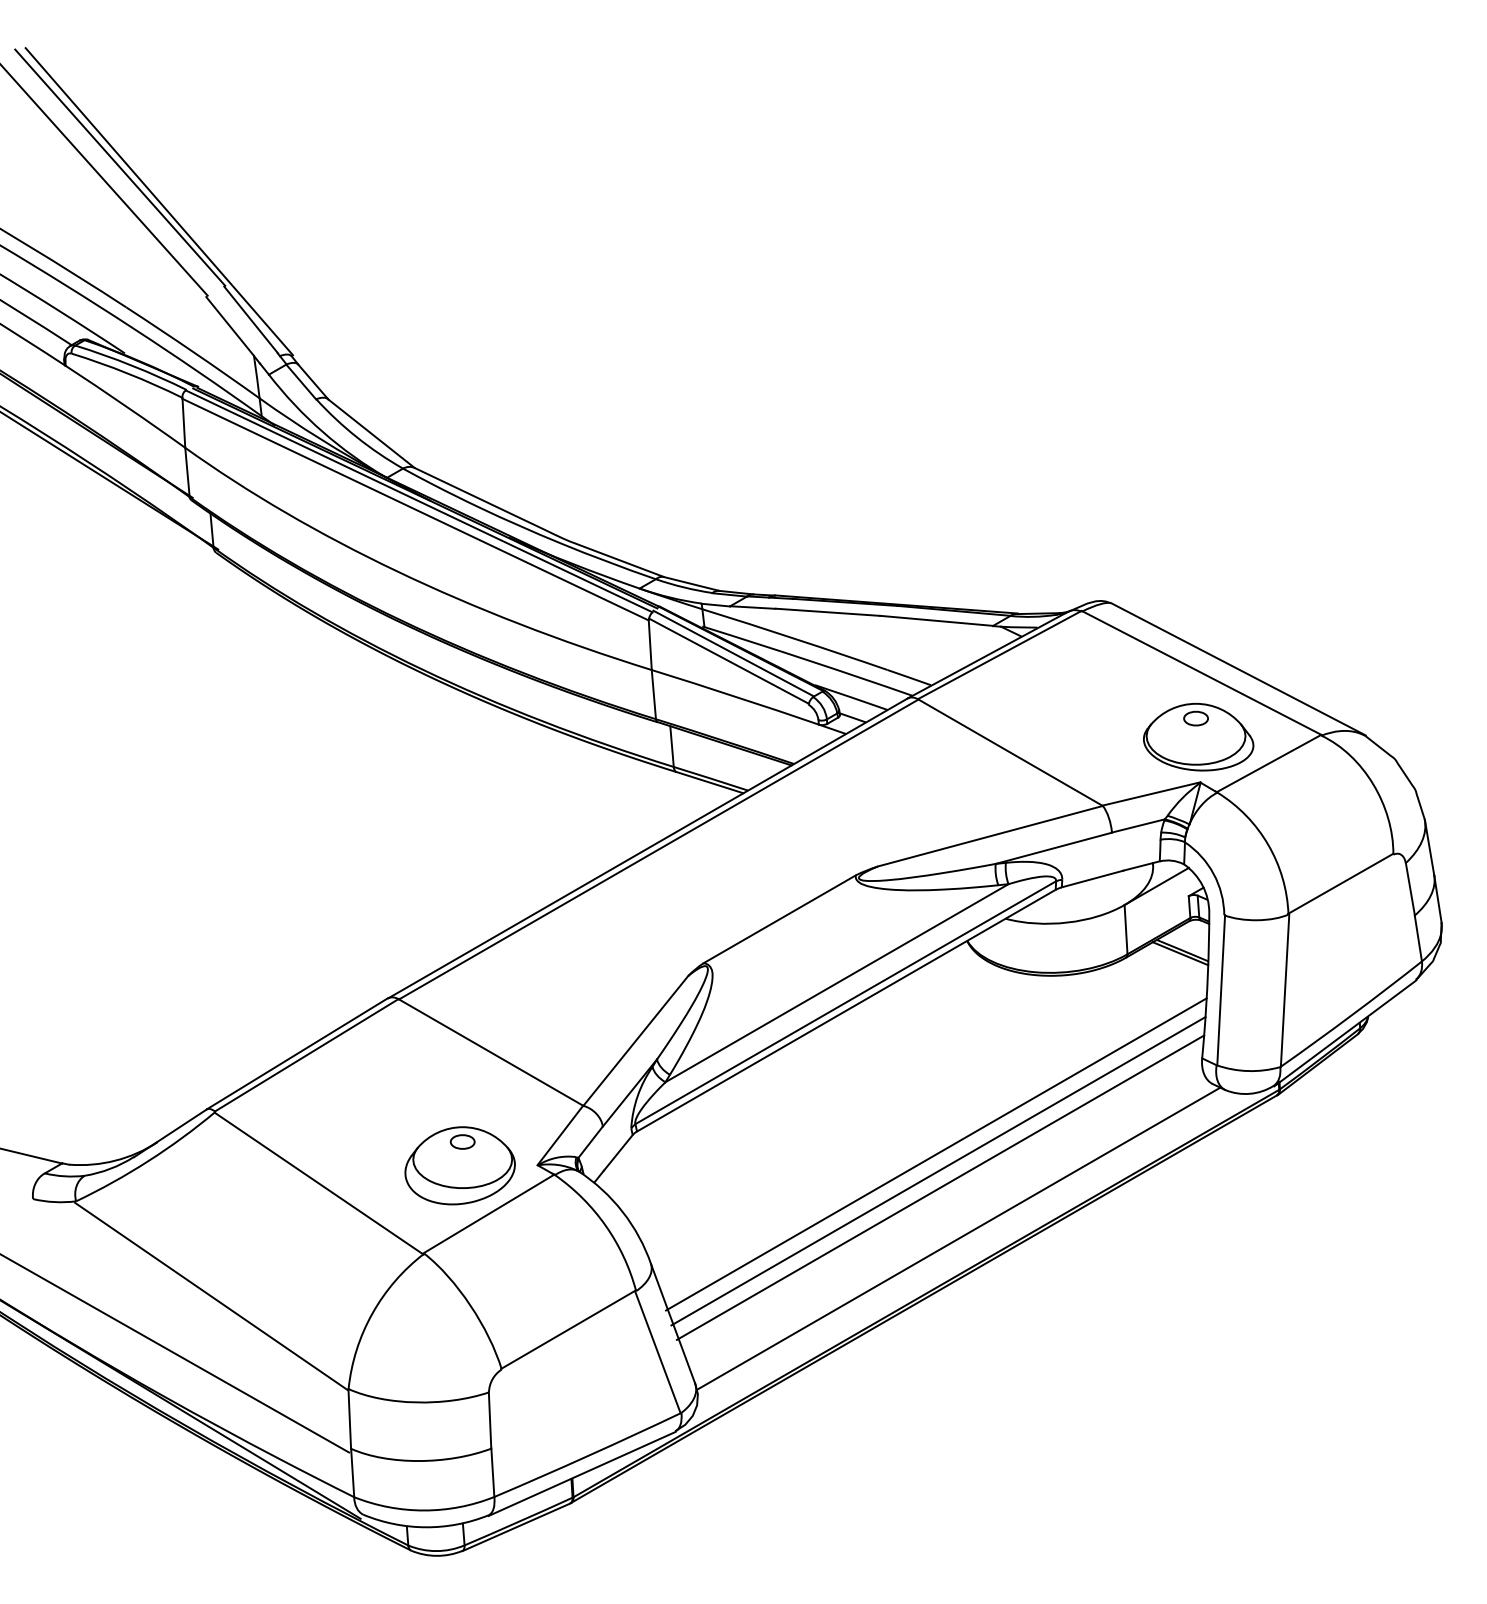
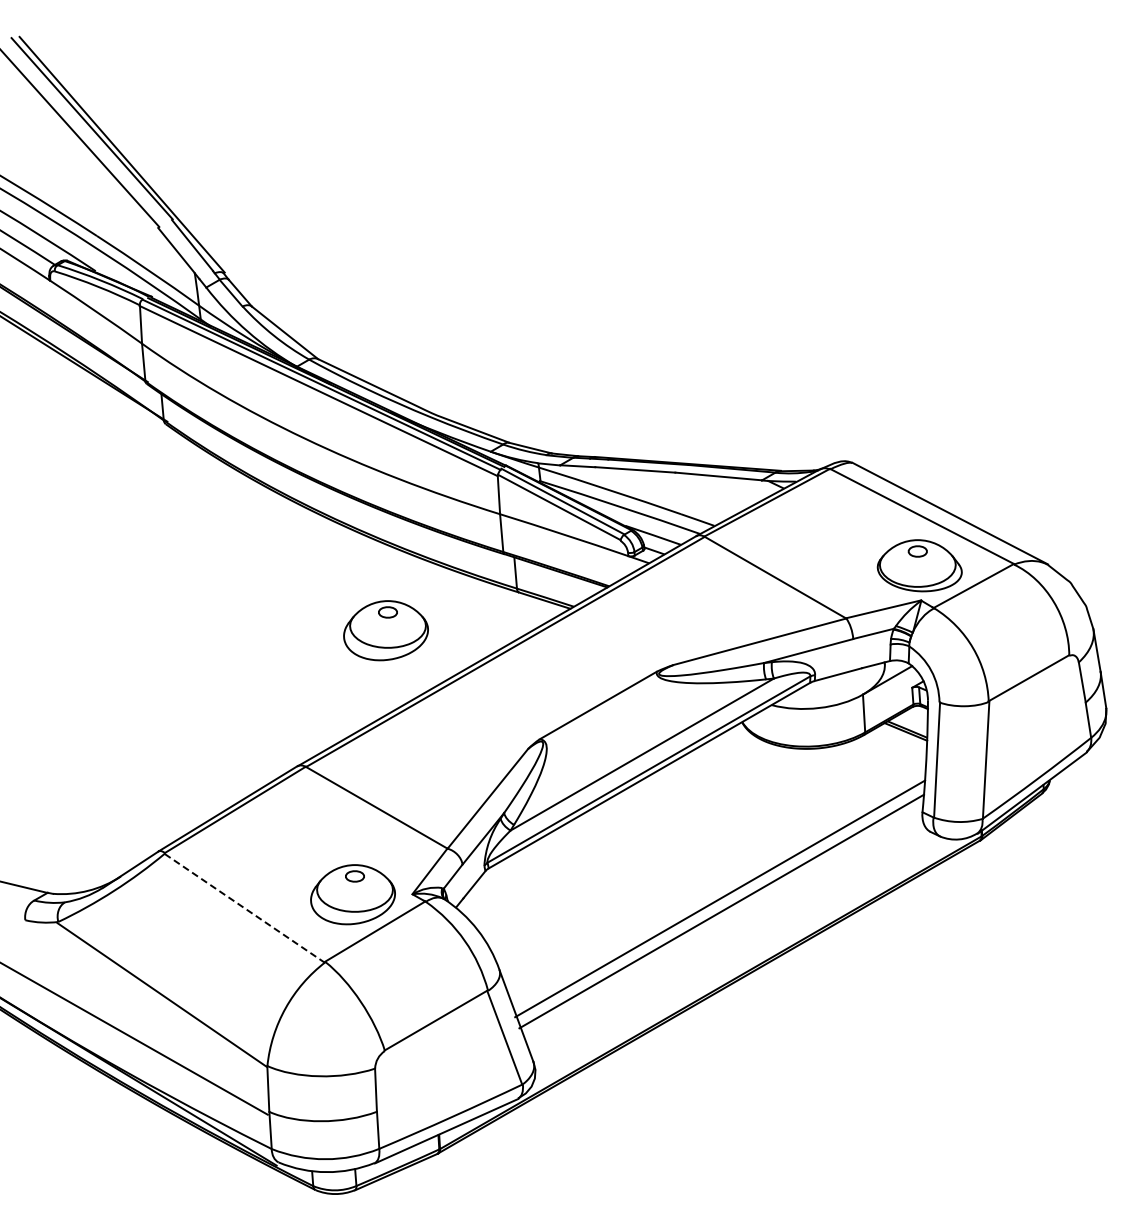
part: (502, 821) -> (385, 630), added
line: (936, 1153) -> (718, 885), removed
line: (318, 1183) -> (244, 908), solid -> dashed
line: (958, 1238) -> (735, 950), removed

